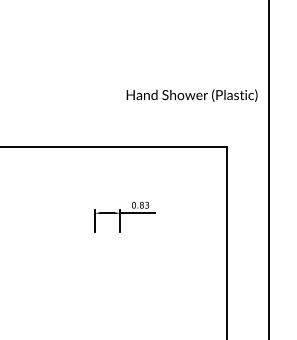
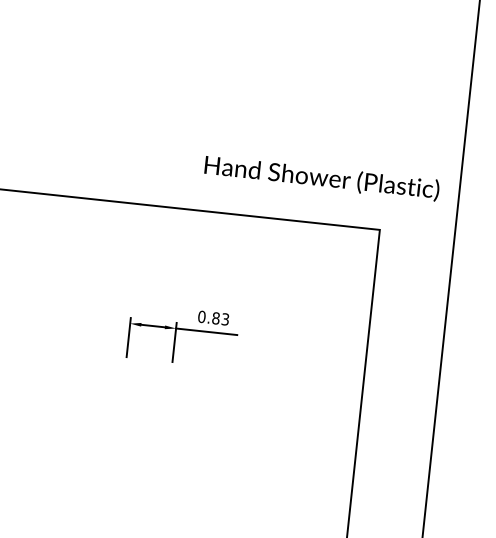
text: (191, 95) -> (320, 177), moved

